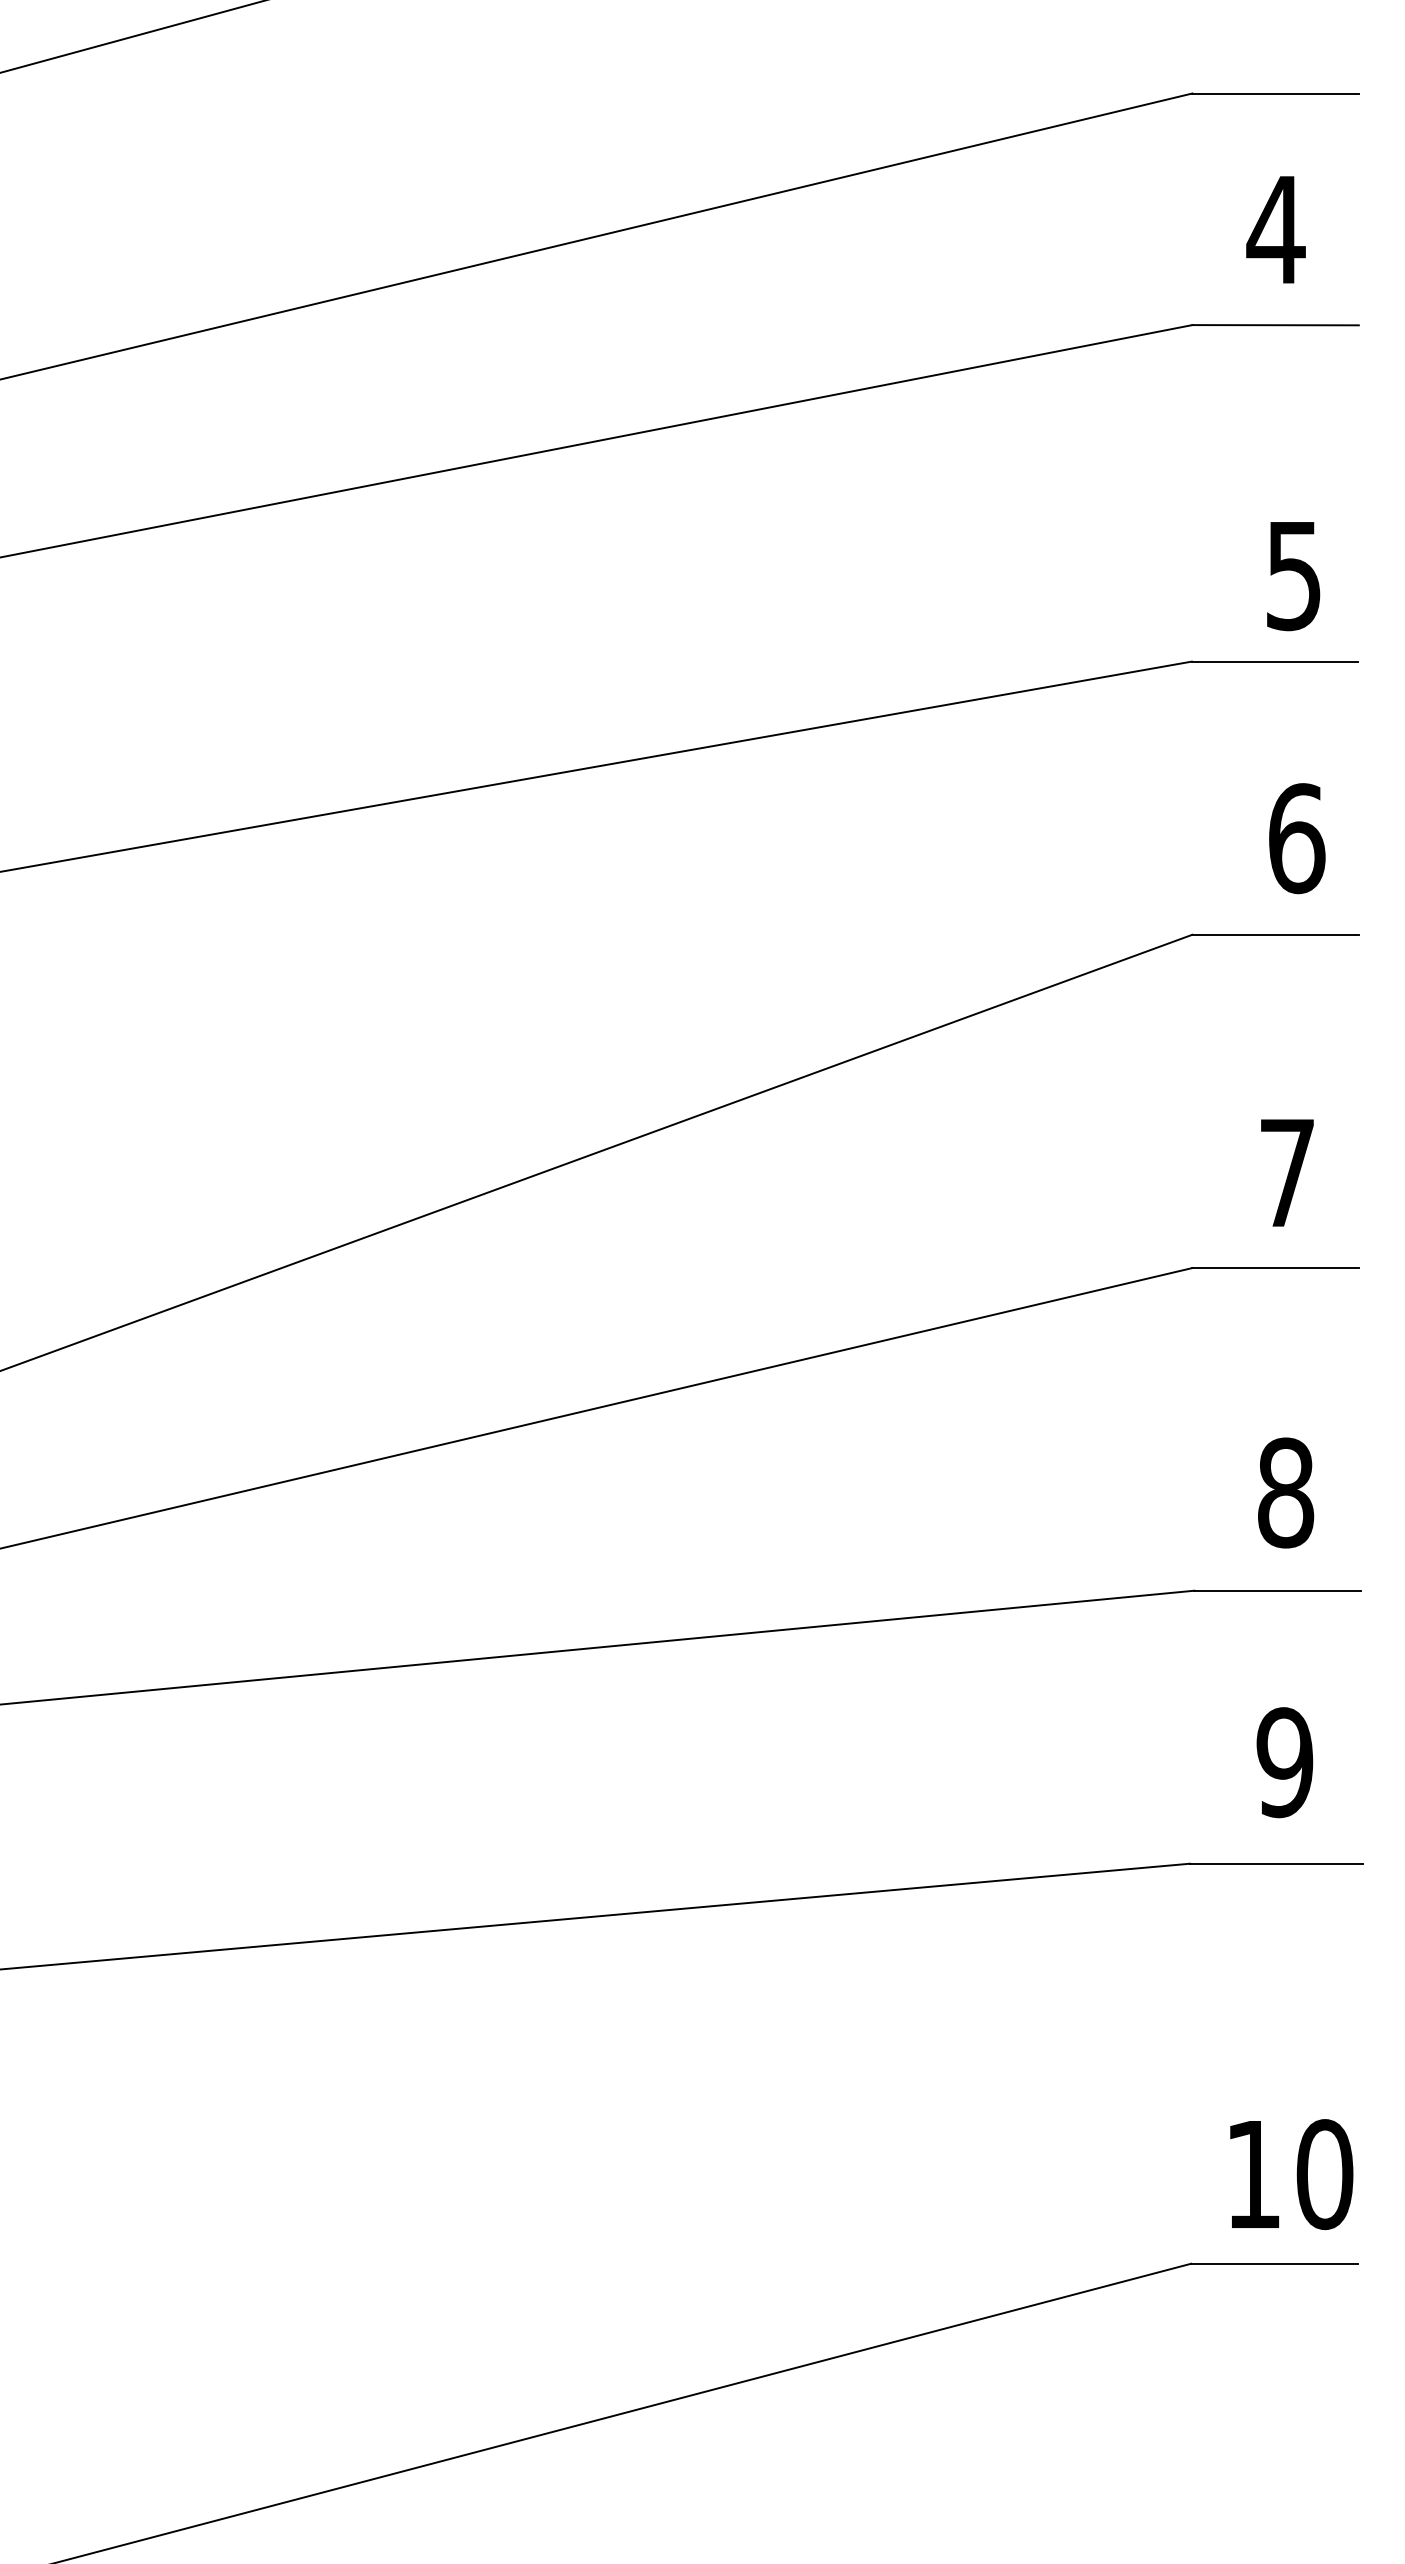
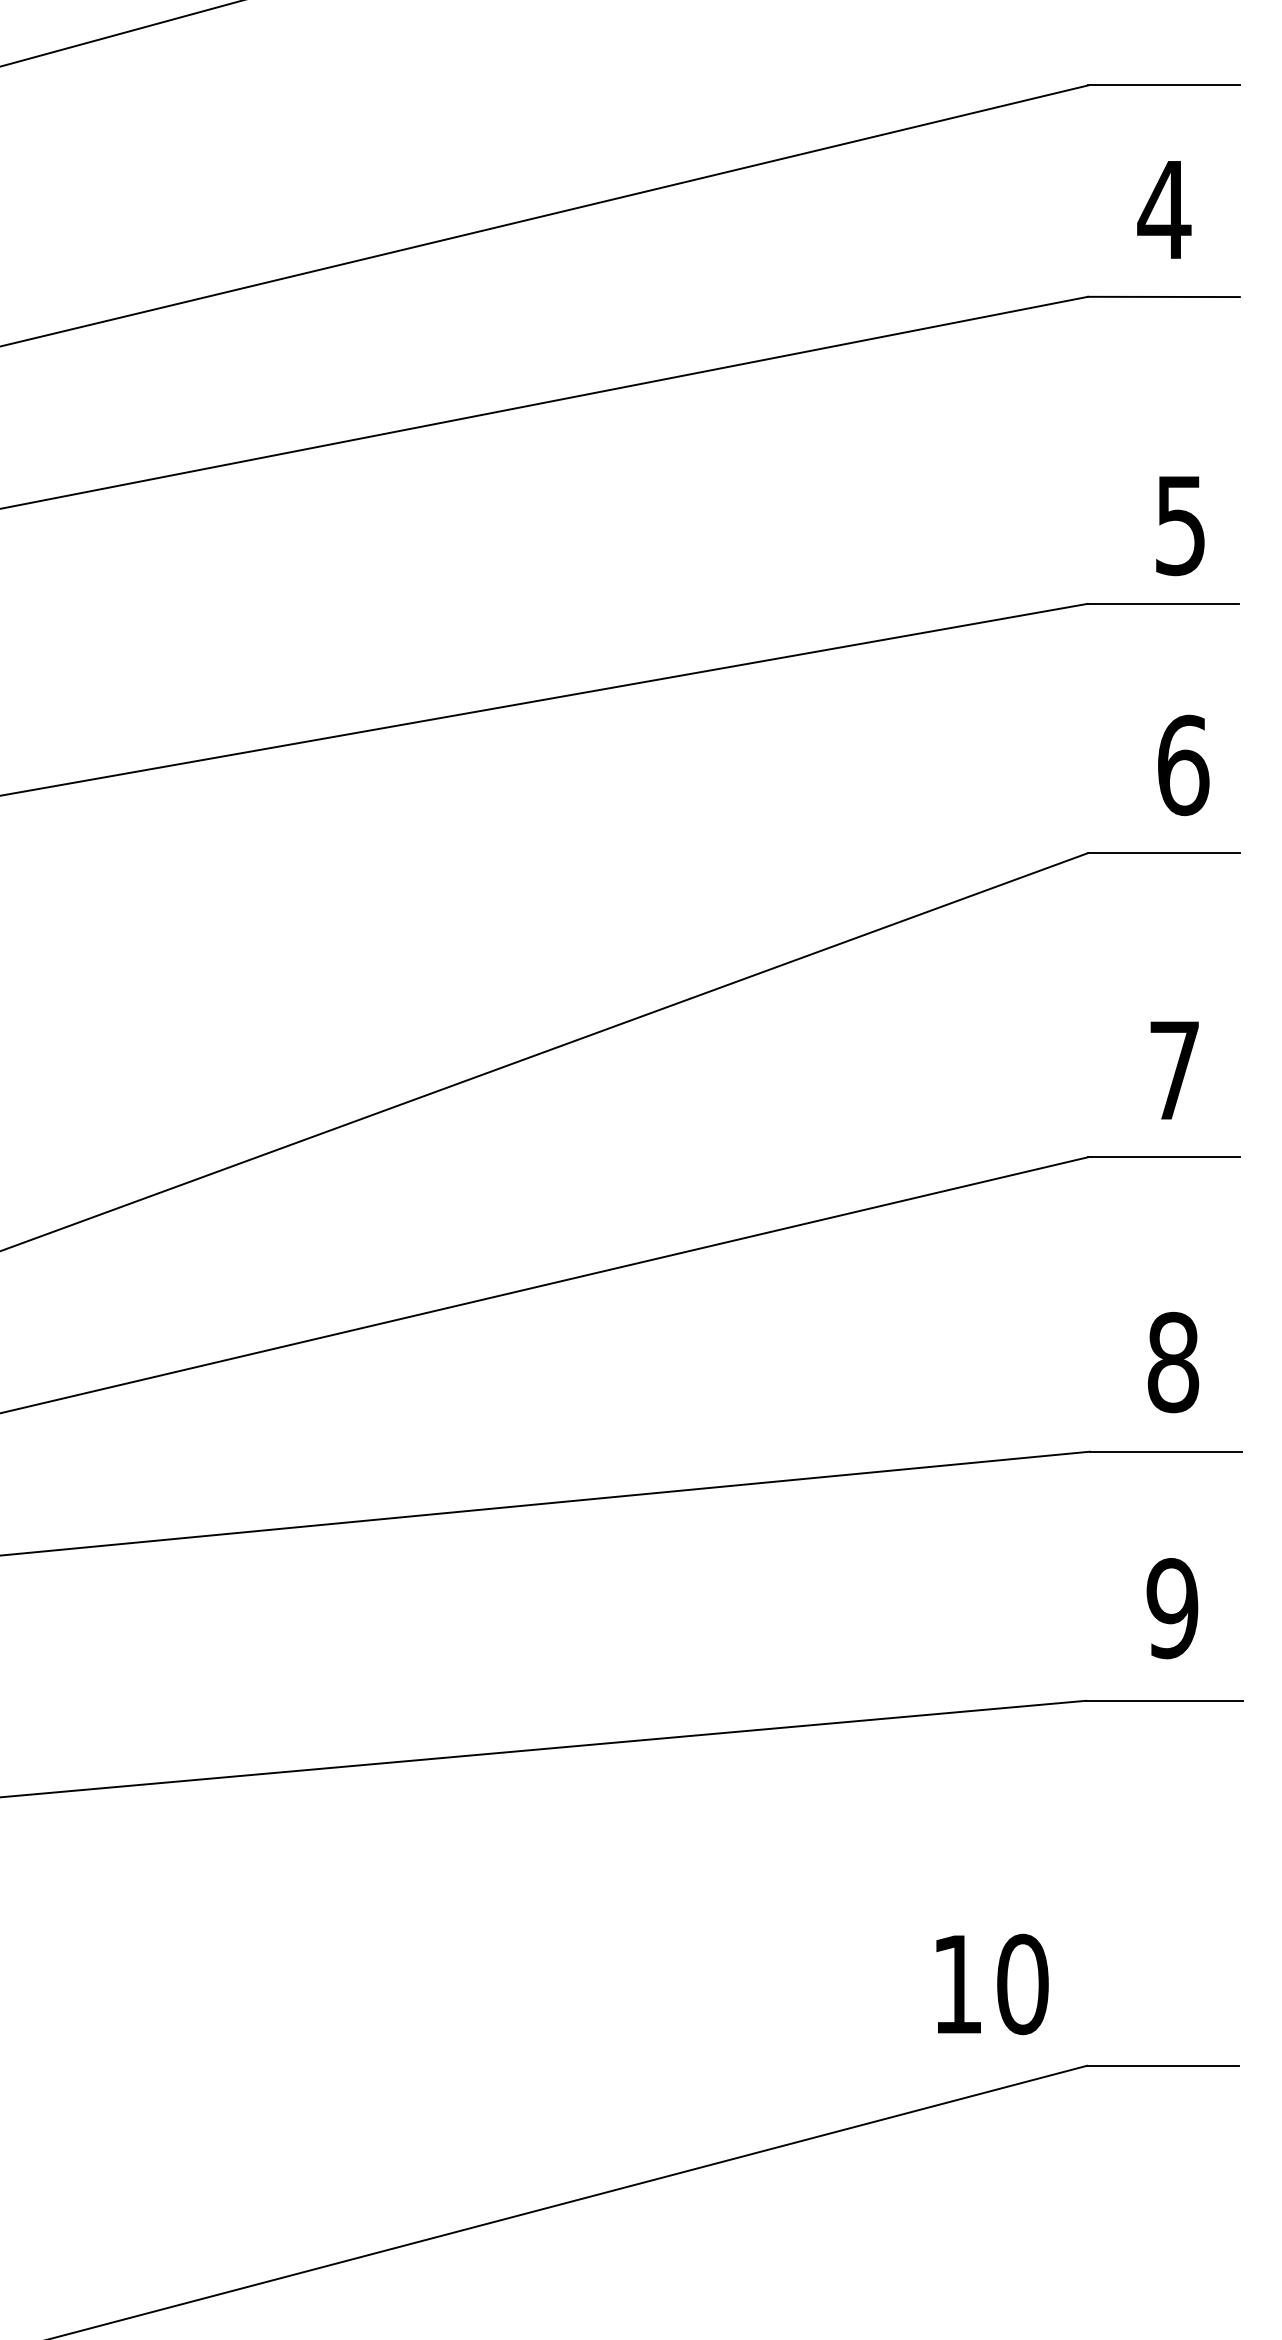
text: (1291, 2174) -> (992, 1984), moved

